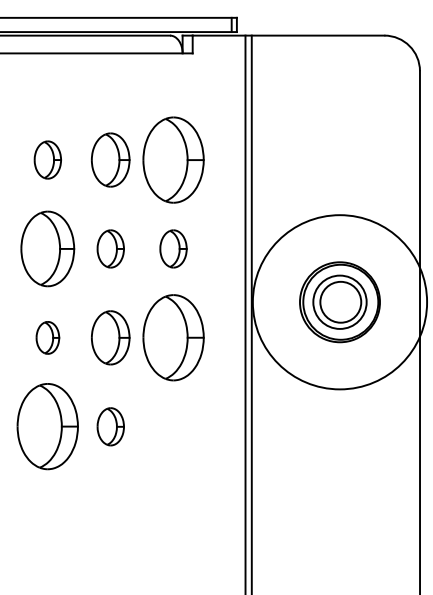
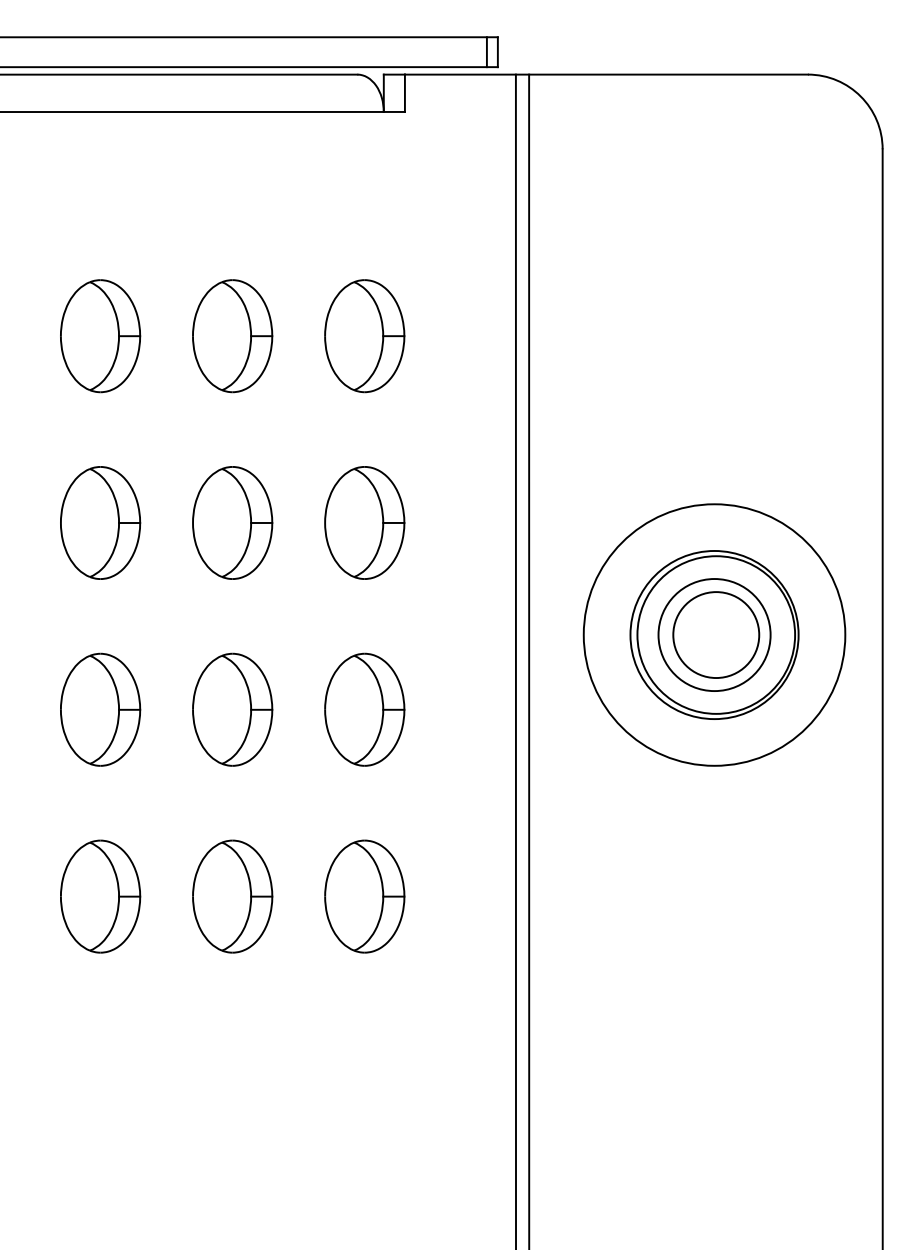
part: (47, 159) -> (99, 334), size x1.43
part: (173, 159) -> (364, 334), size x0.62
part: (47, 248) -> (99, 522), size x0.71
part: (110, 248) -> (232, 522), size x1.43
part: (173, 248) -> (364, 522), size x1.43
circle: (339, 302) -> (713, 635), size x0.71
part: (47, 337) -> (99, 709), size x1.67
part: (173, 337) -> (364, 709), size x0.62
part: (47, 426) -> (99, 896), size x0.62
part: (110, 426) -> (232, 896), size x1.43
part: (173, 426) -> (364, 896), added

